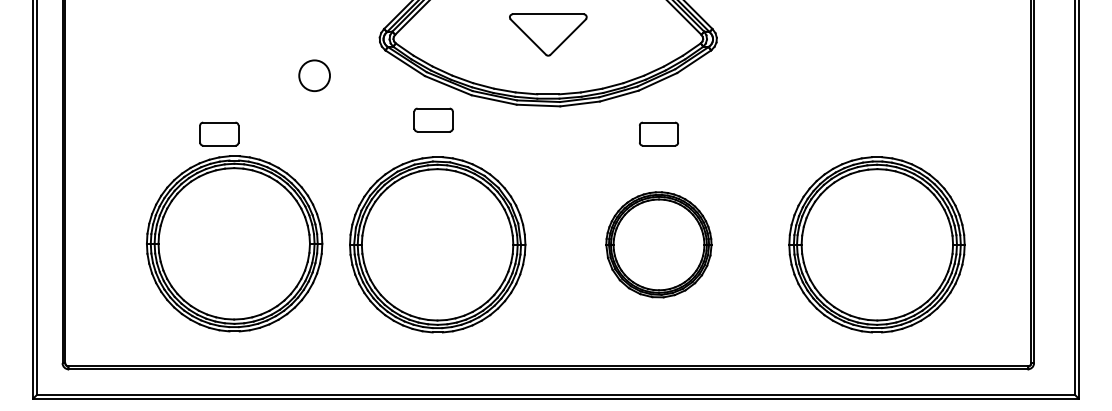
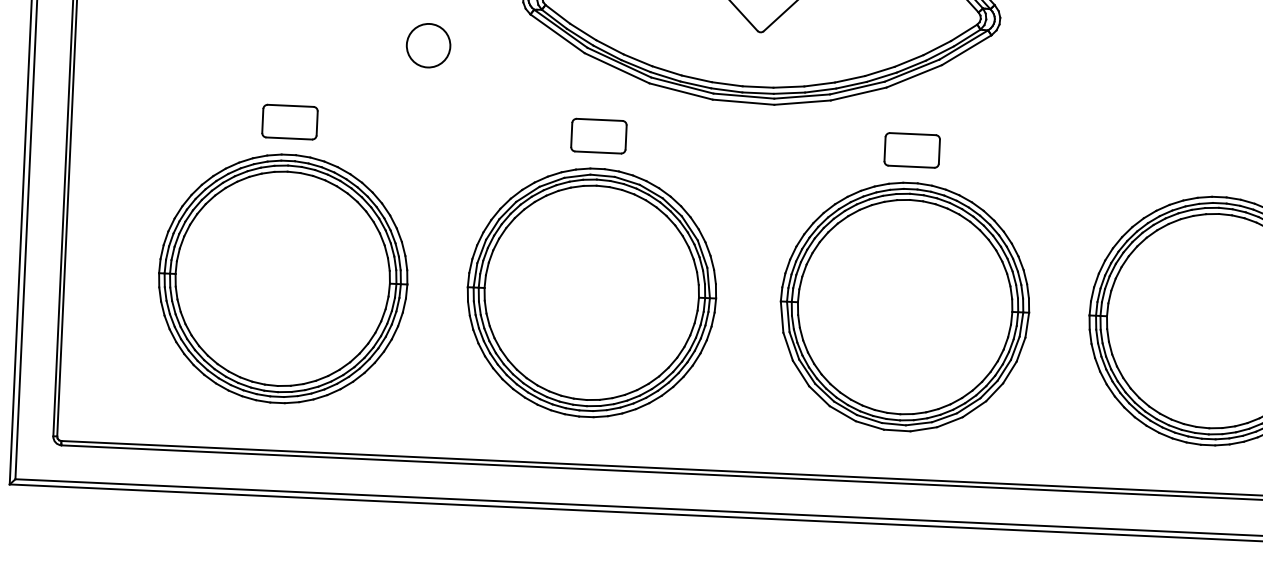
part: (433, 119) -> (598, 135), moved
part: (234, 243) -> (283, 278), moved
part: (658, 244) -> (904, 306), size x1.67

